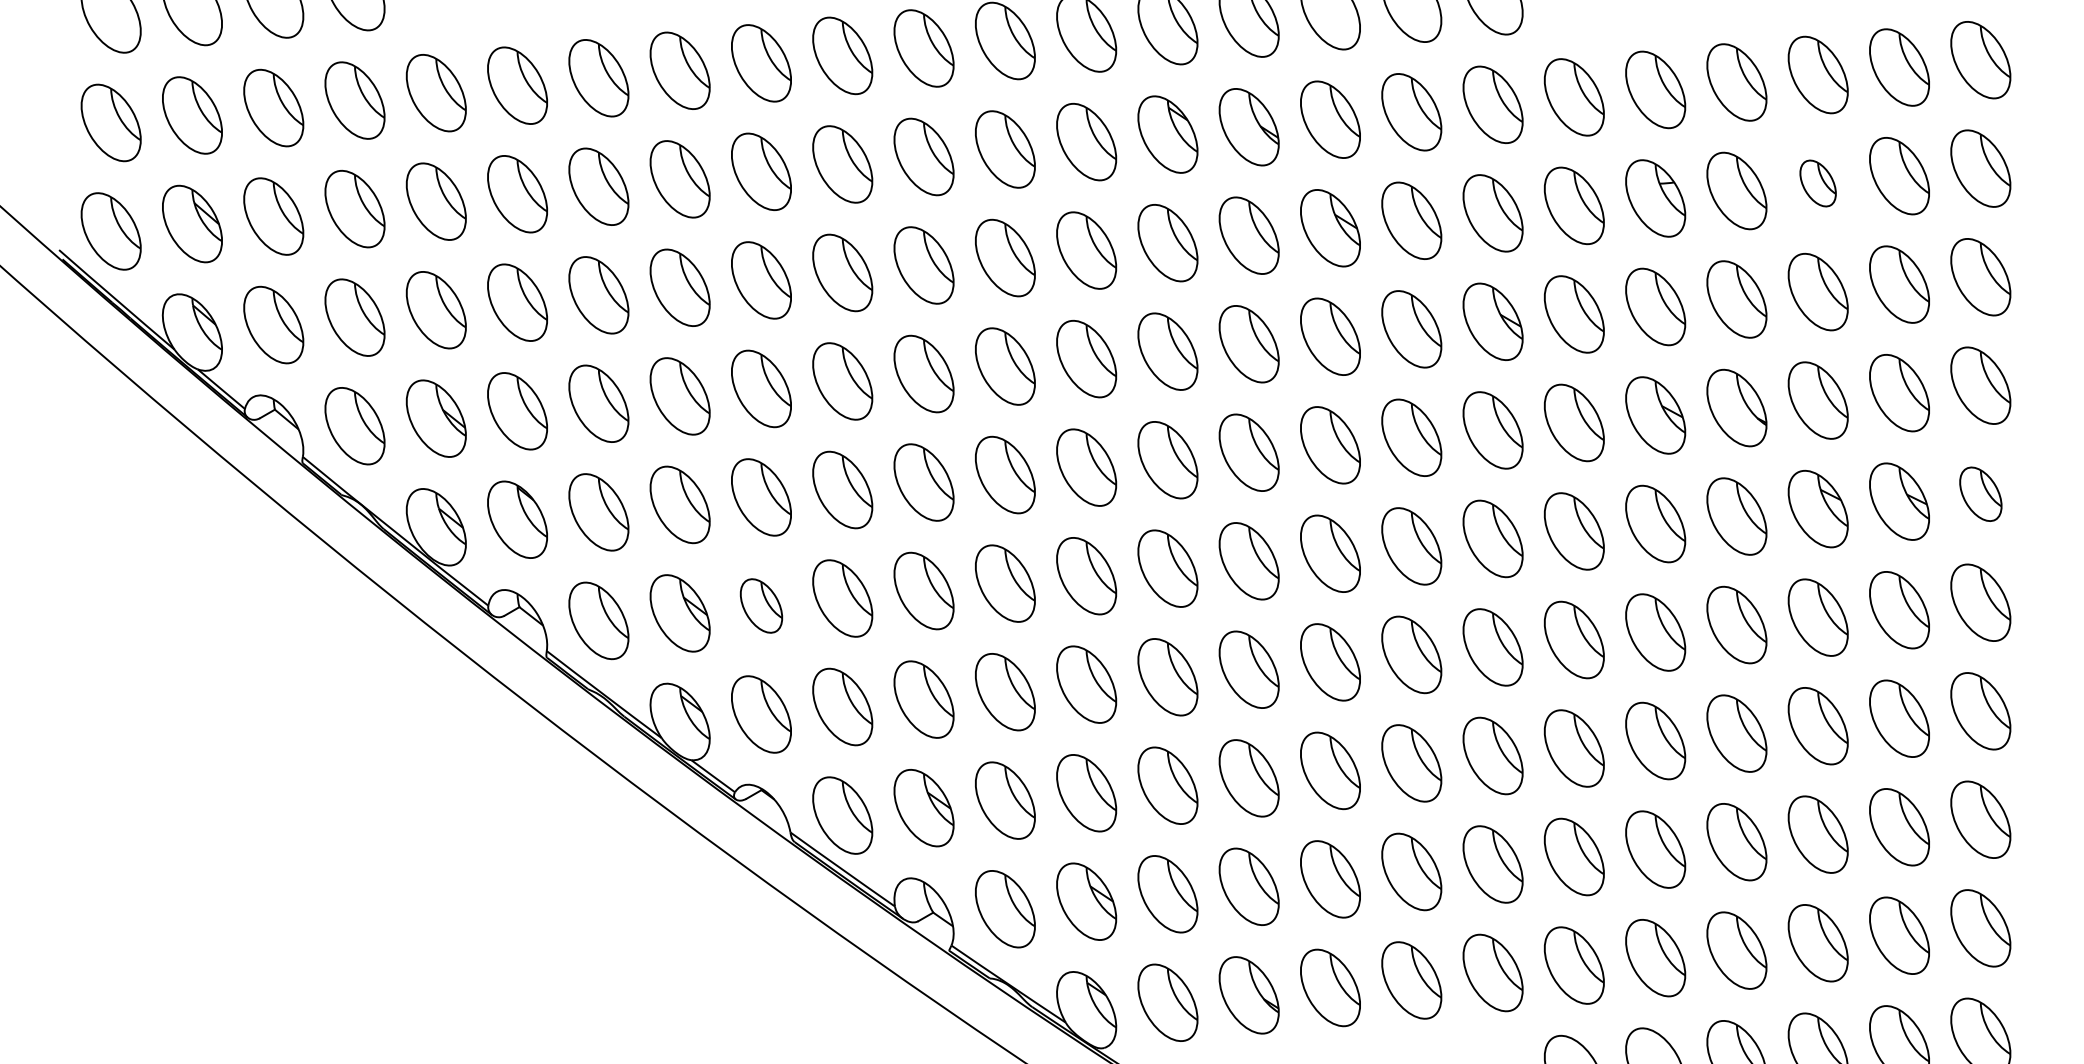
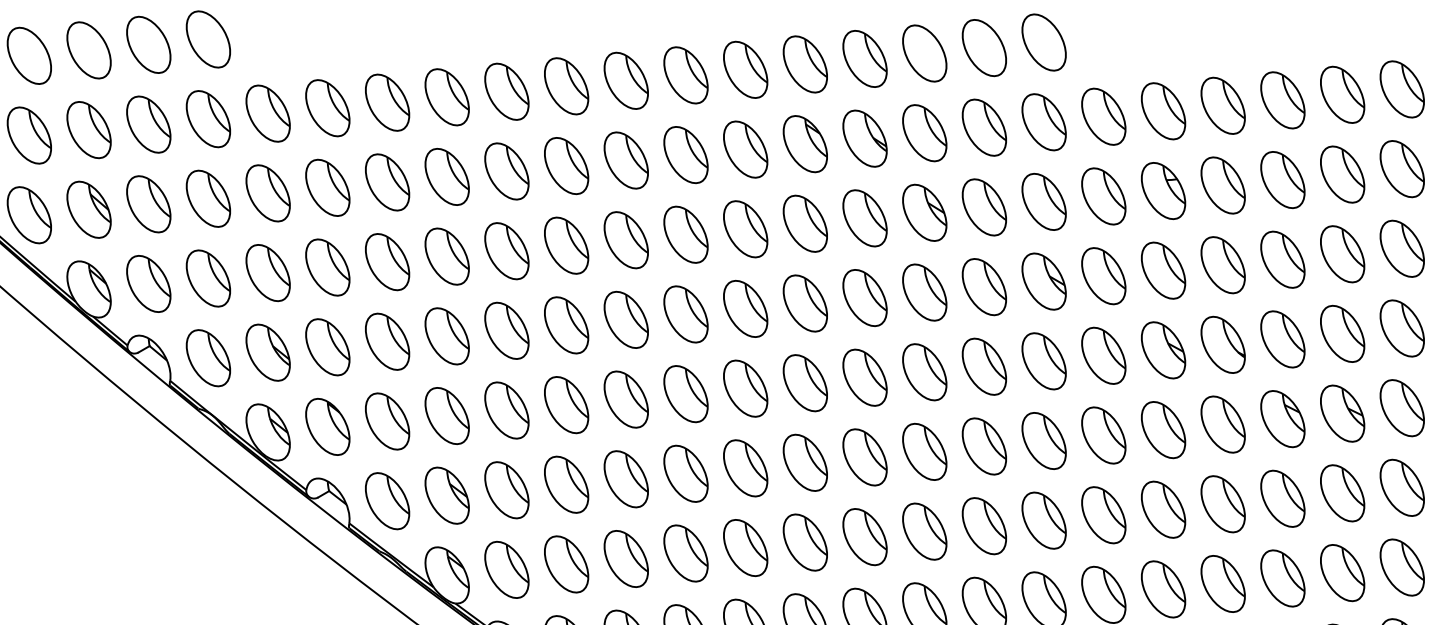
part: (1817, 183) -> (1282, 180), size x1.67
part: (1980, 494) -> (1402, 408), size x1.43
part: (761, 605) -> (506, 489), size x1.43

